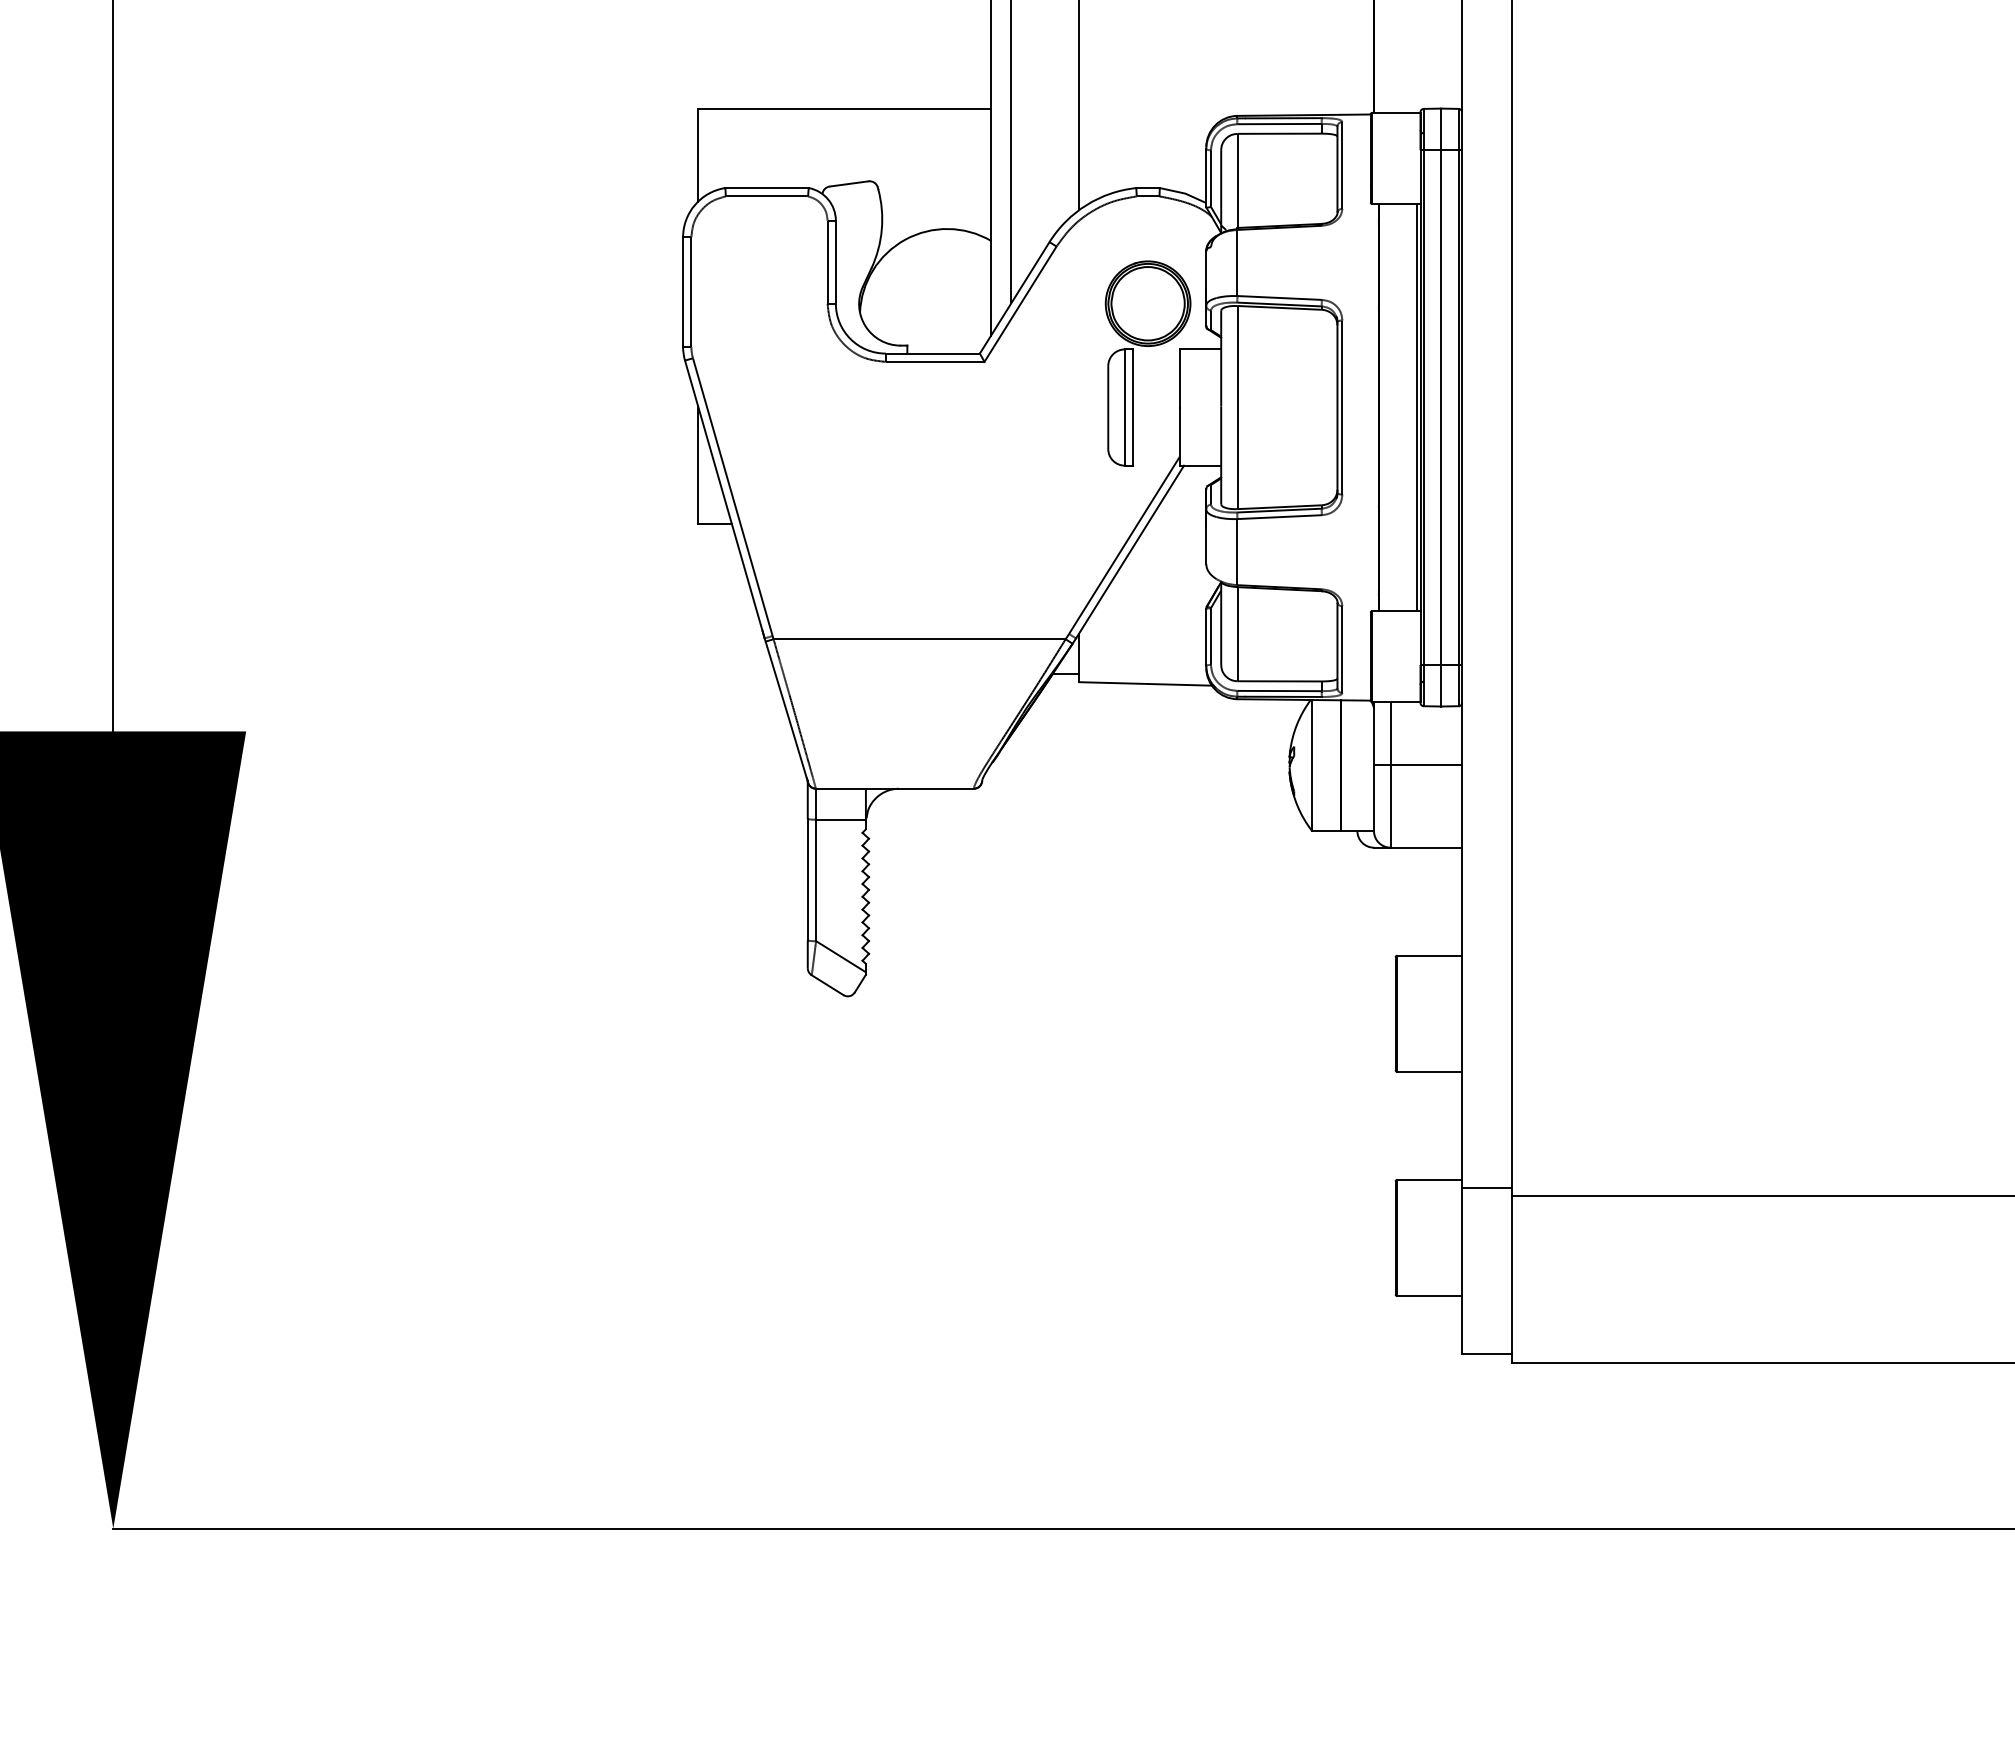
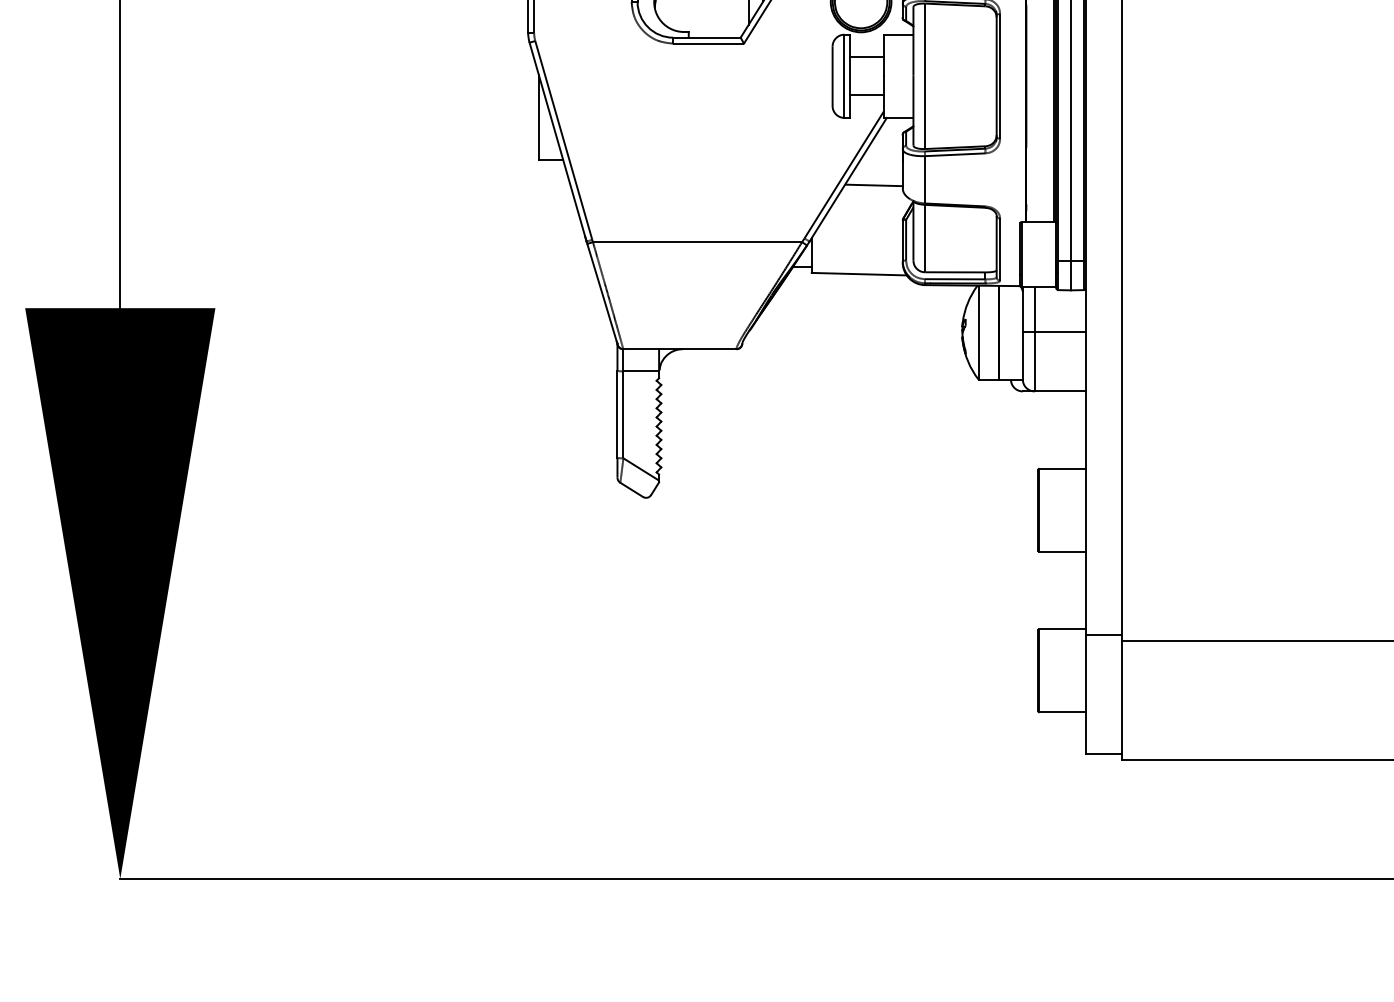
line: (1156, 380) -> (867, 56), added
line: (1156, 434) -> (867, 95), added
line: (1165, 559) -> (873, 185), added

